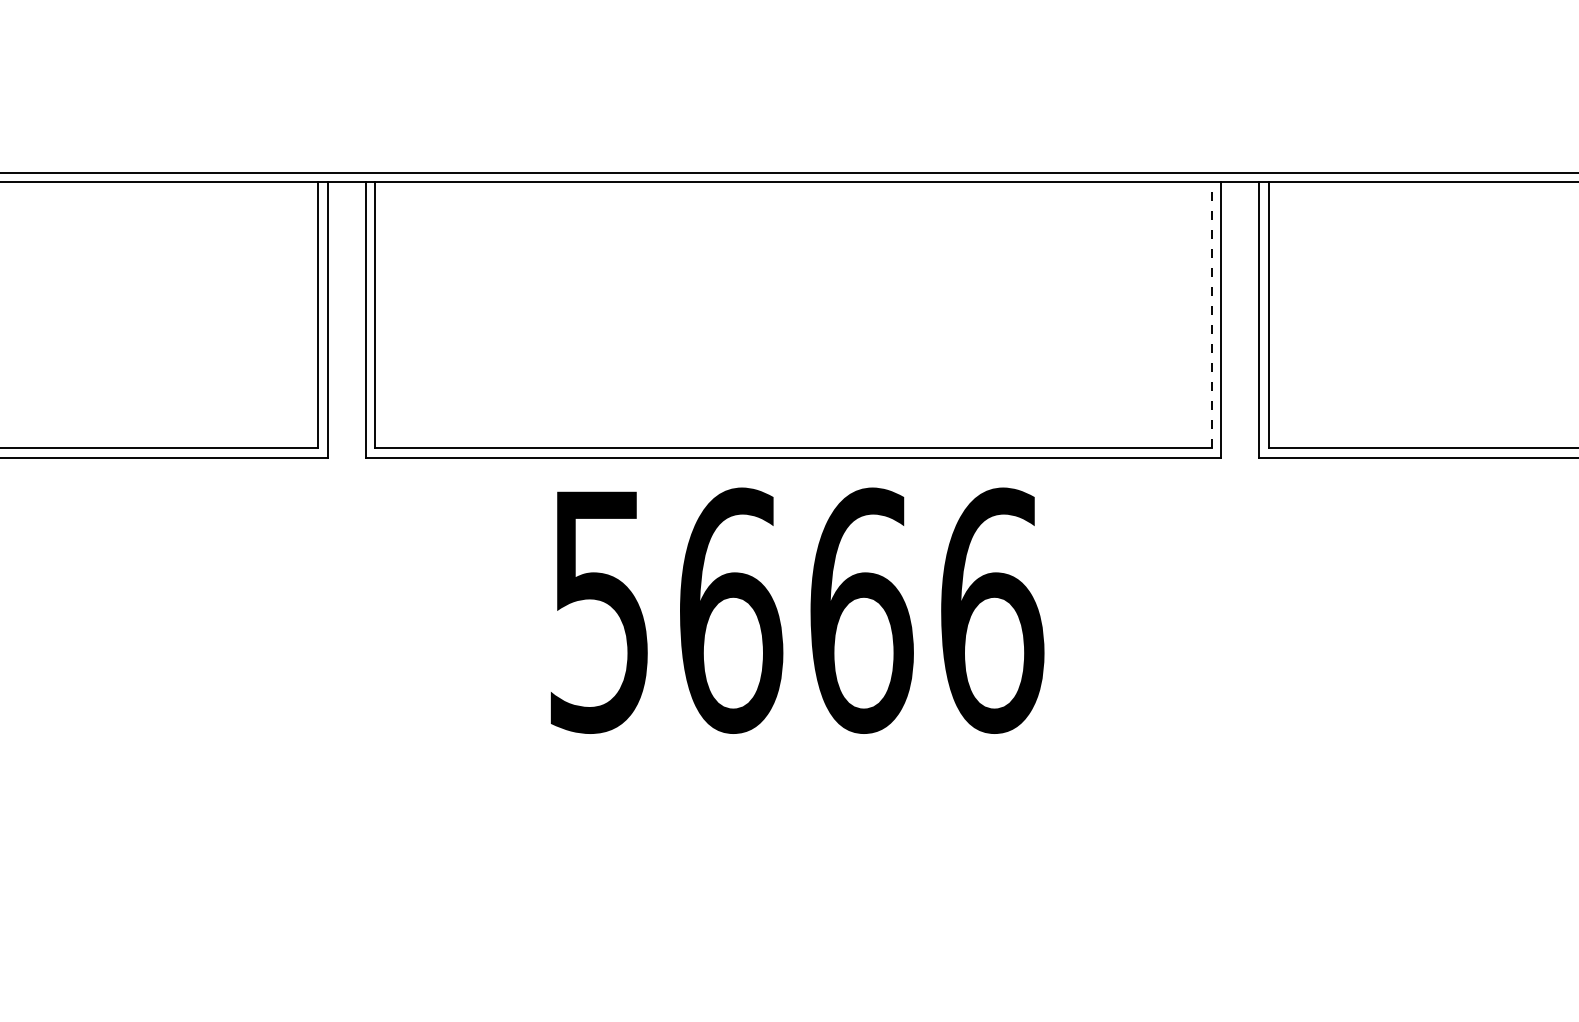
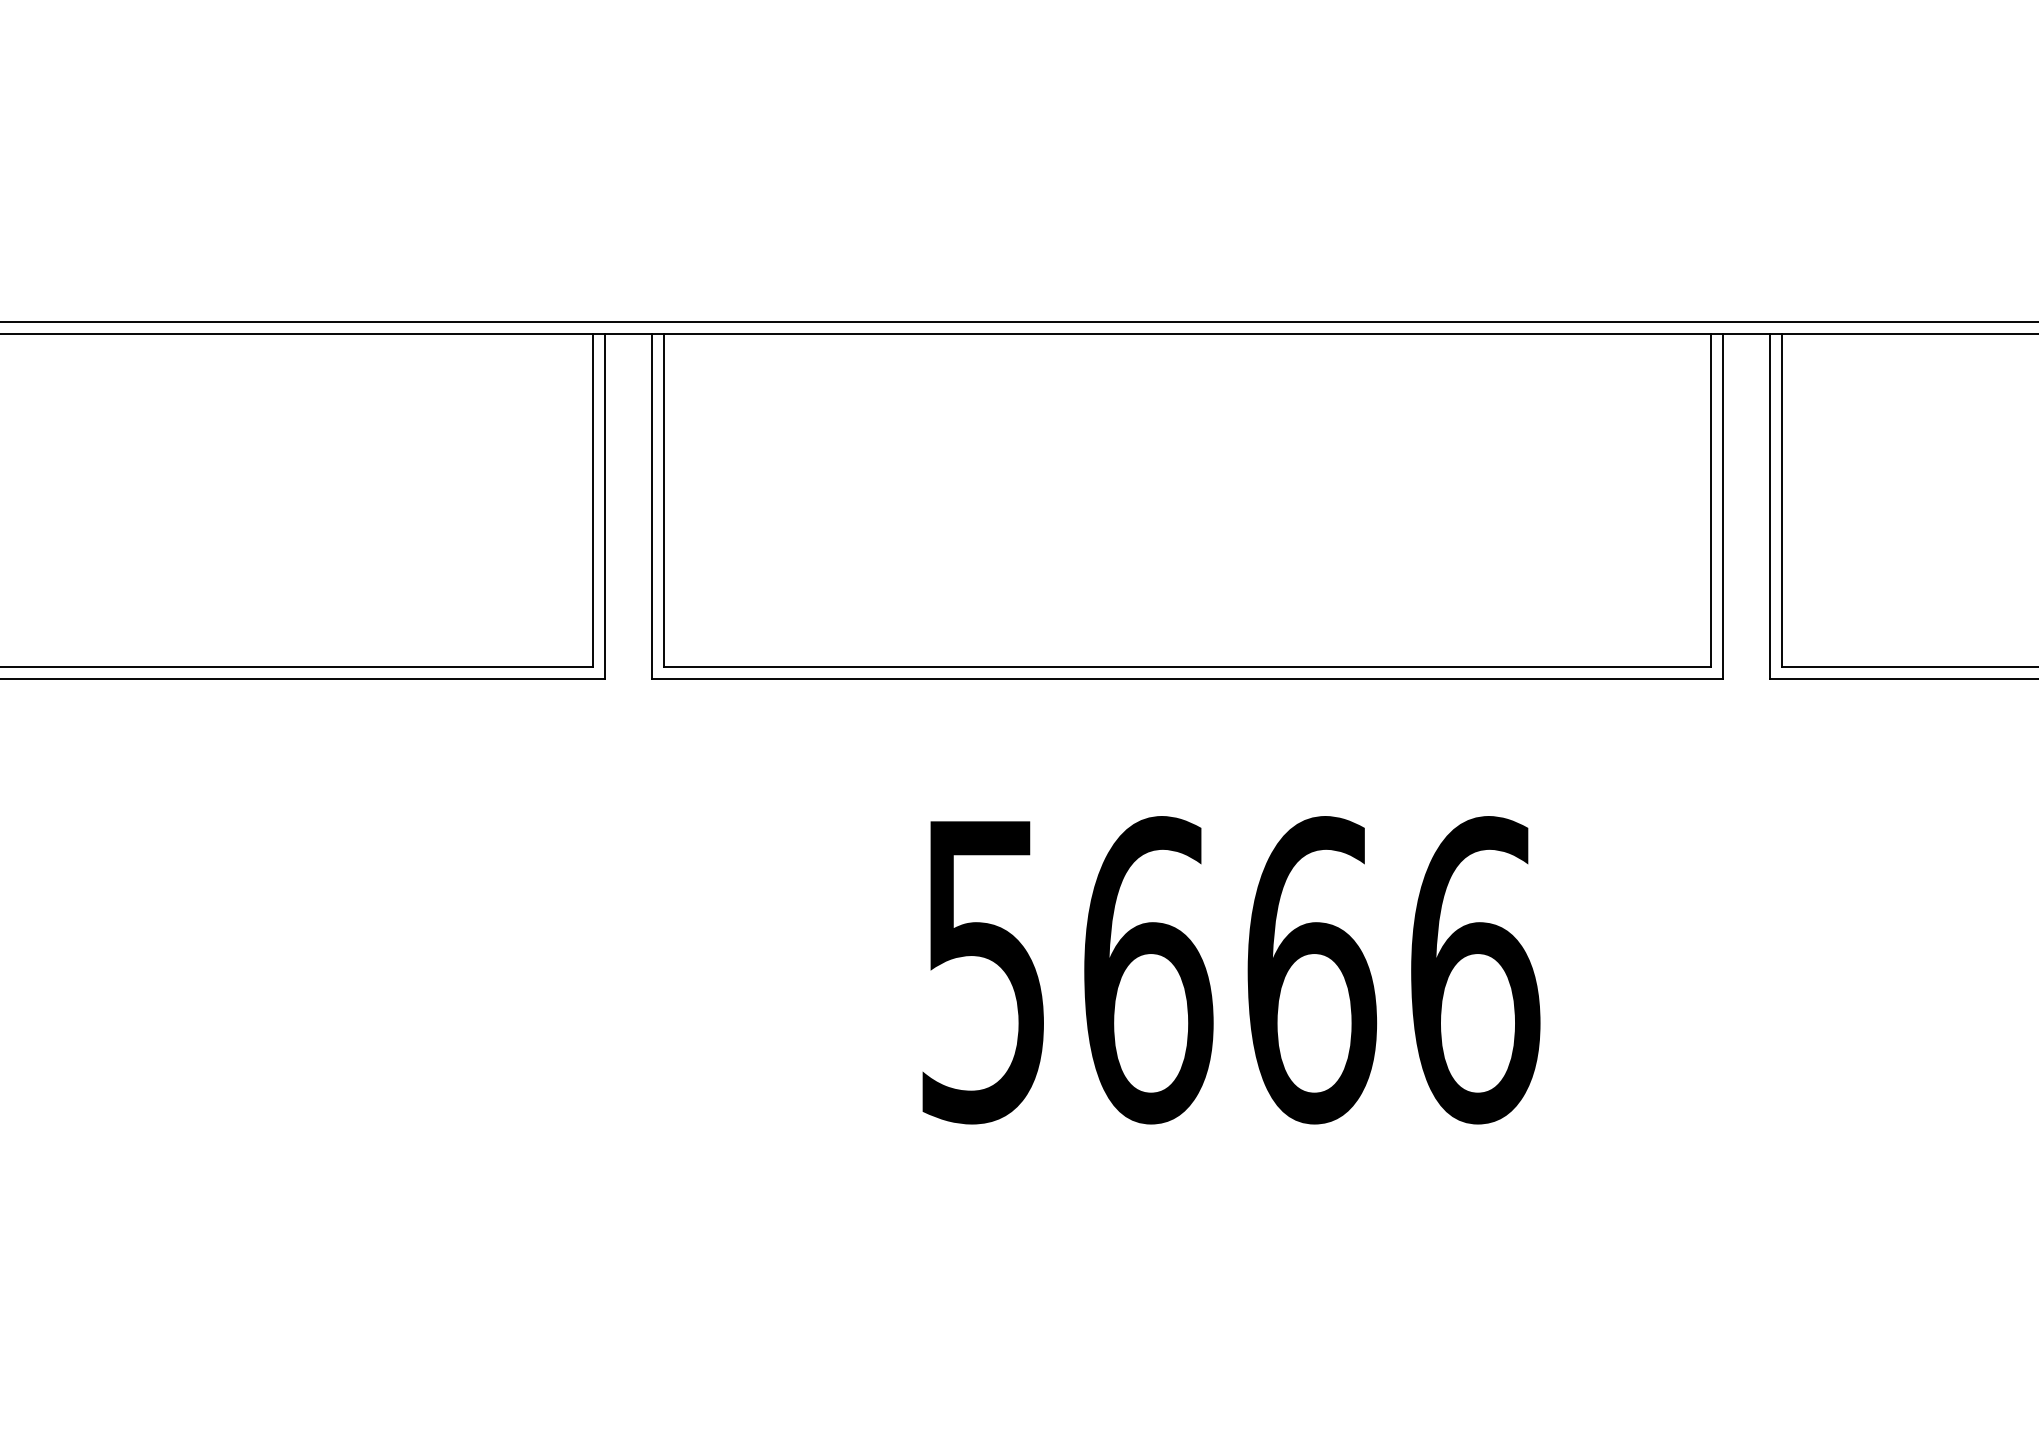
line: (1211, 315) -> (1710, 500), dashed -> solid
text: (797, 610) -> (1231, 970), moved

